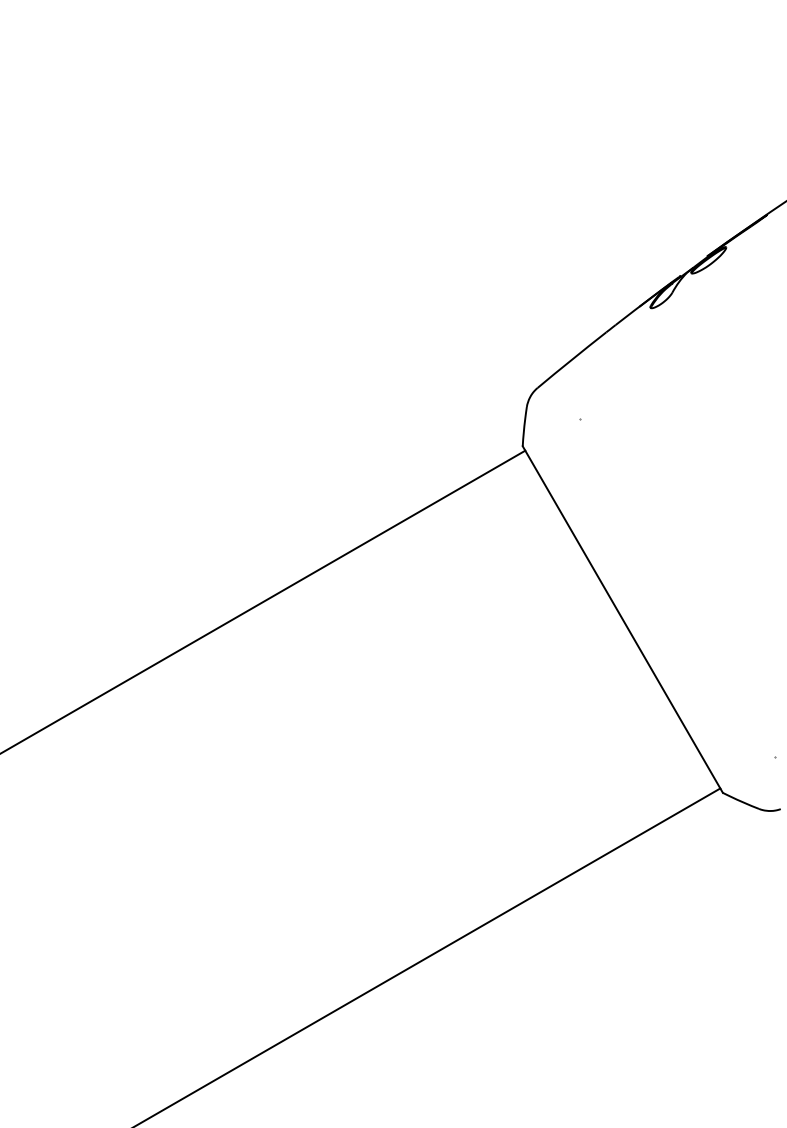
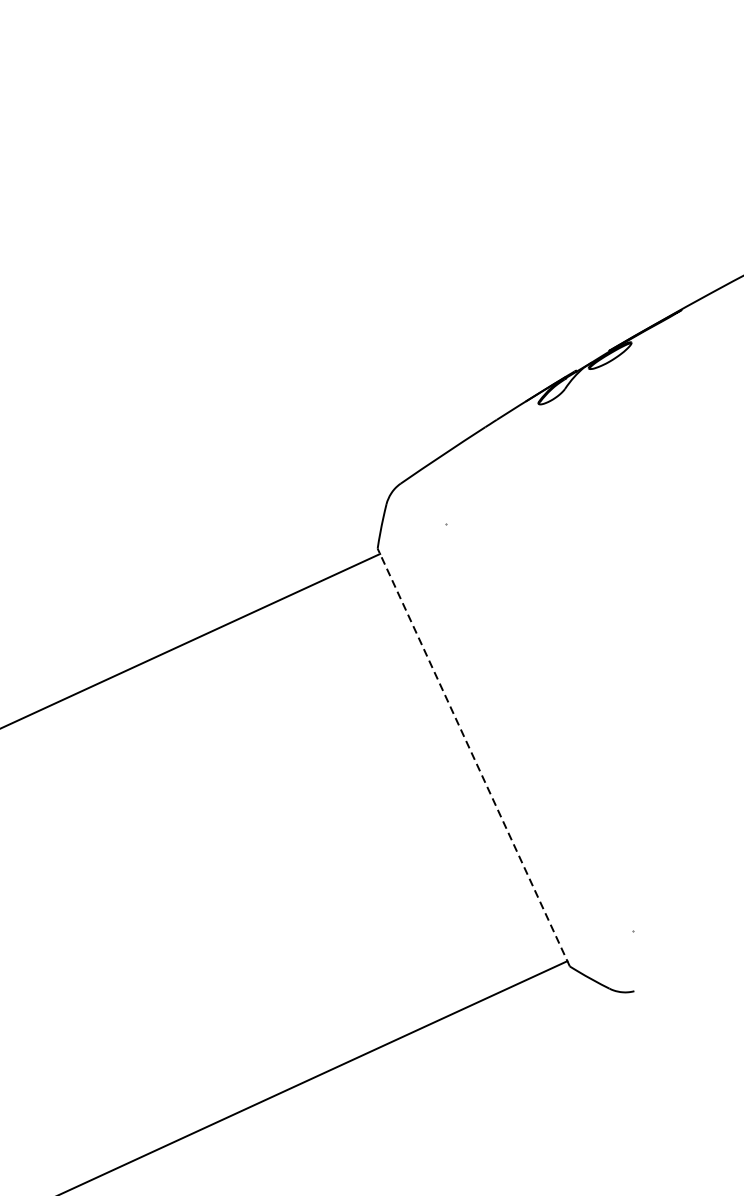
line: (622, 619) -> (473, 757), solid -> dashed

